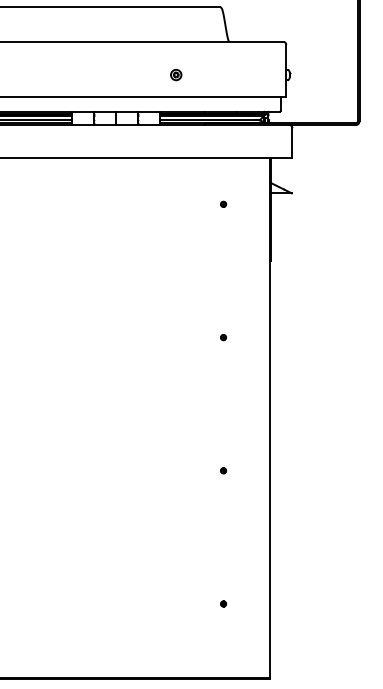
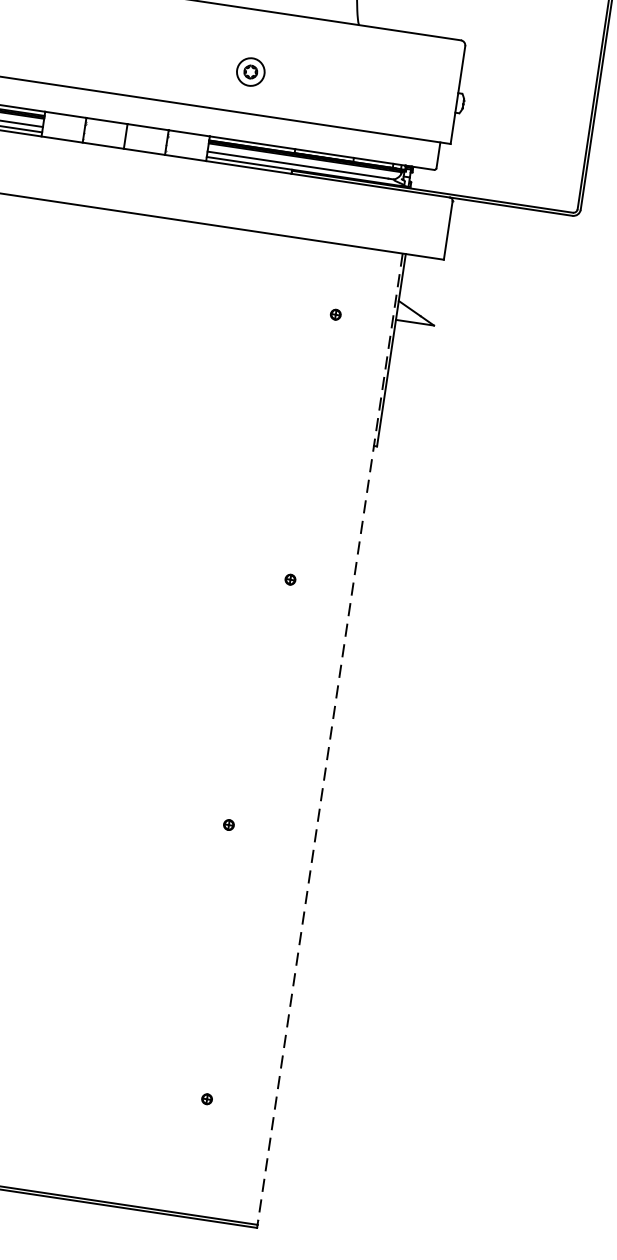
part: (176, 74) -> (251, 71), size x1.4
part: (223, 203) -> (335, 313), moved
part: (223, 337) -> (290, 579), moved
line: (269, 416) -> (330, 736), solid -> dashed
part: (223, 603) -> (207, 1098), moved

